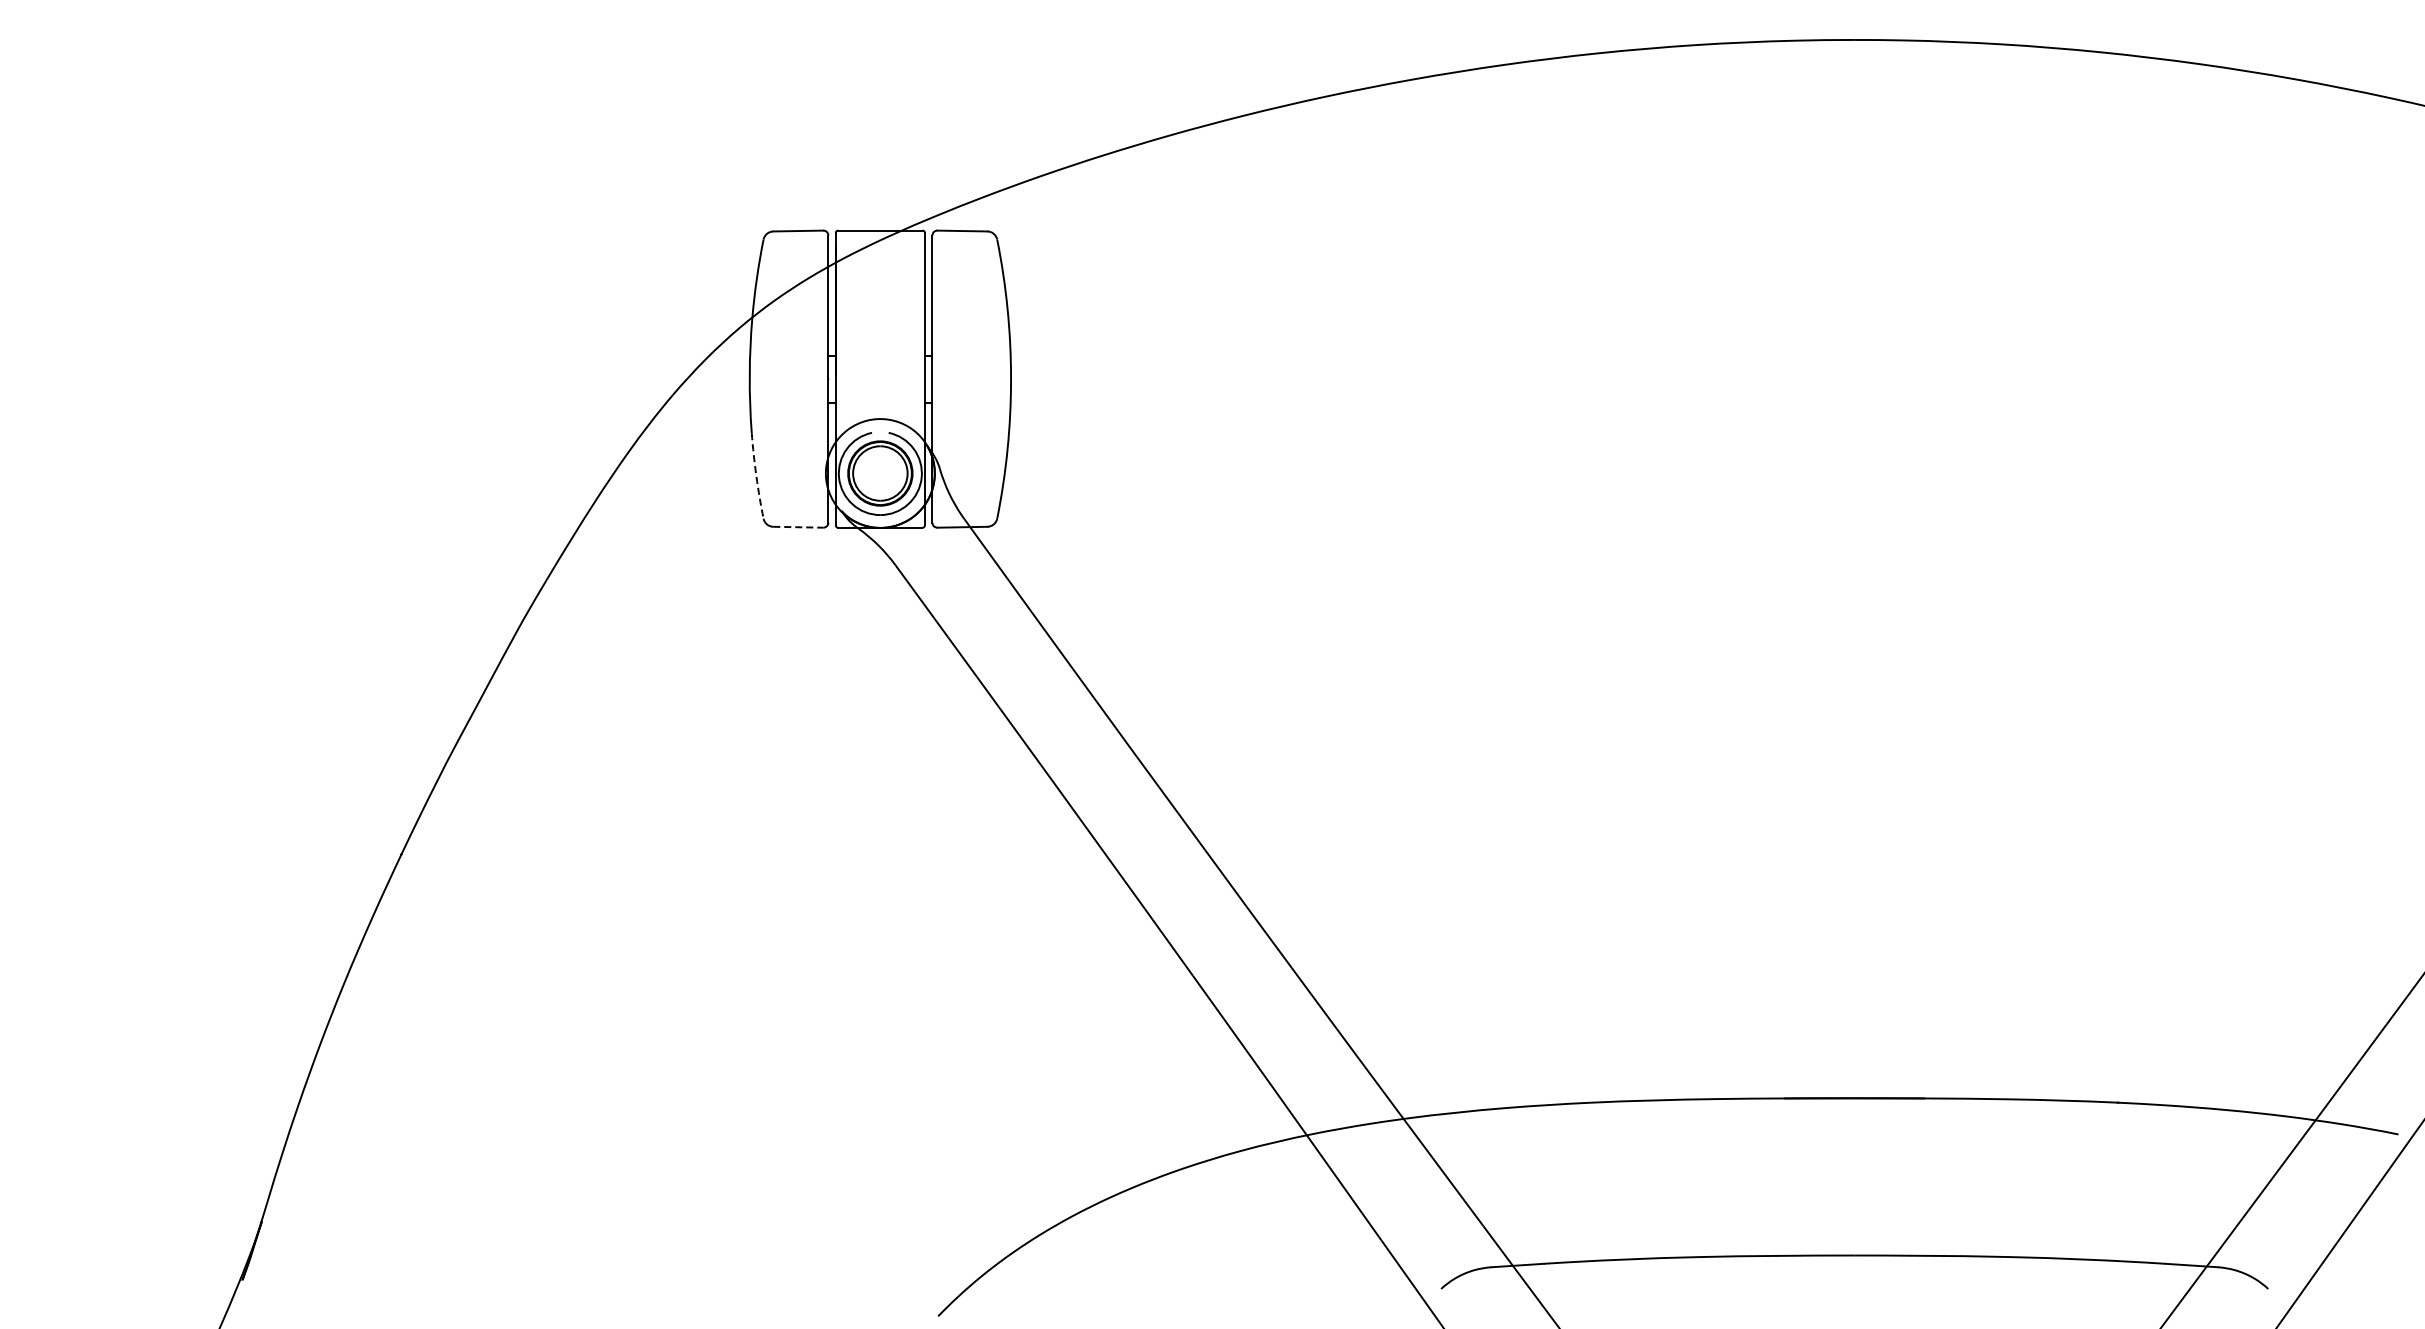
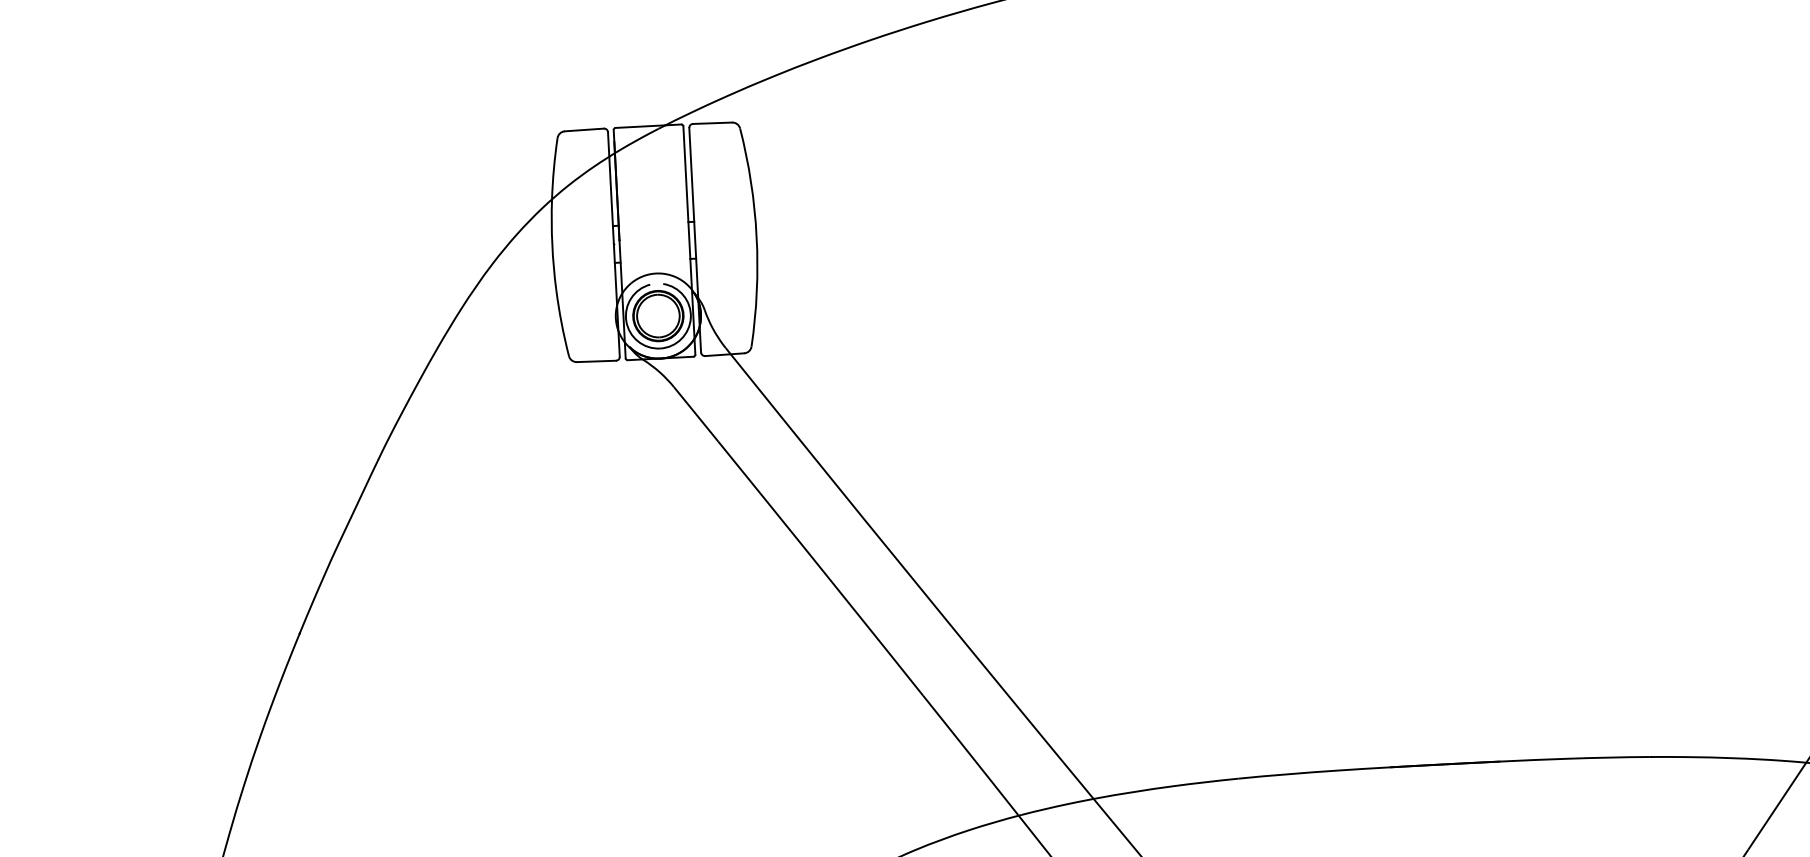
arc: (756, 476) -> (561, 323), dashed -> solid
line: (798, 527) -> (596, 361), dashed -> solid

